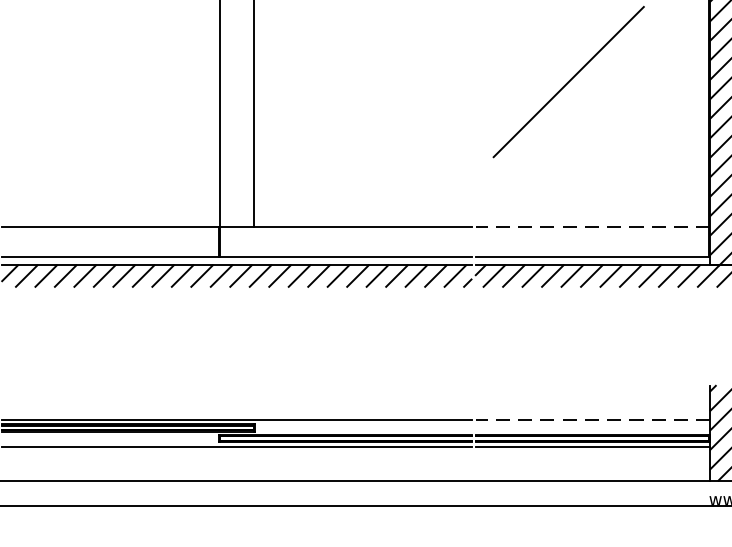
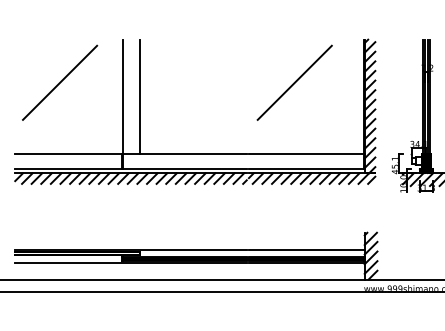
line: (91, 81) -> (59, 82), added
line: (592, 227) -> (306, 154), dashed -> solid
line: (592, 419) -> (306, 249), dashed -> solid

